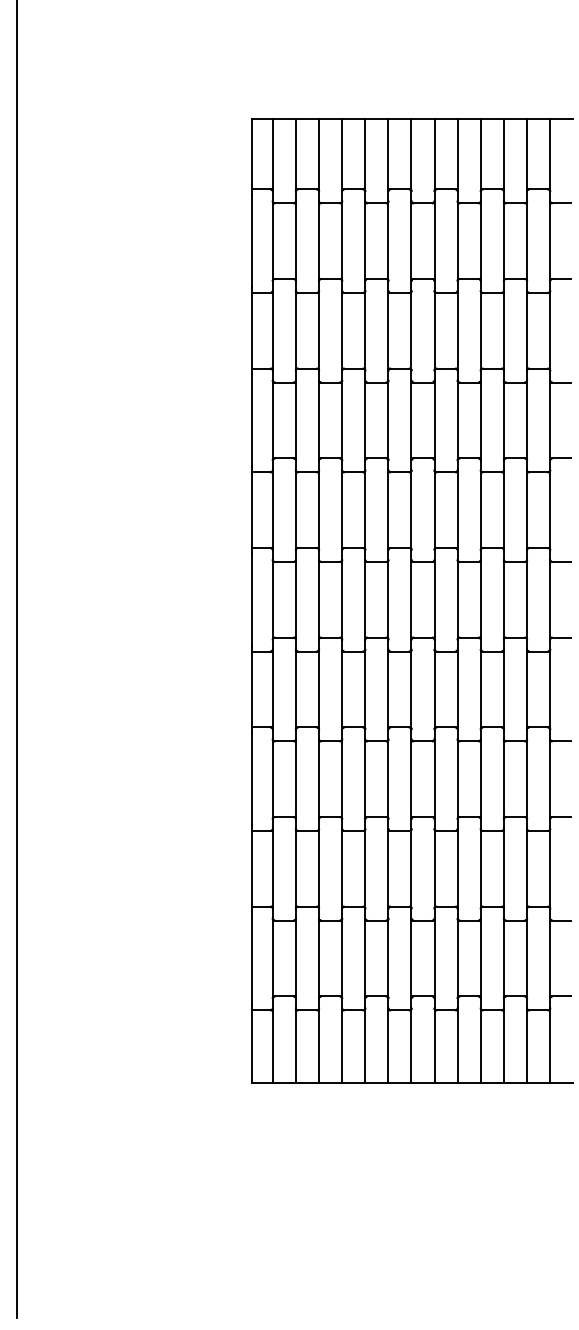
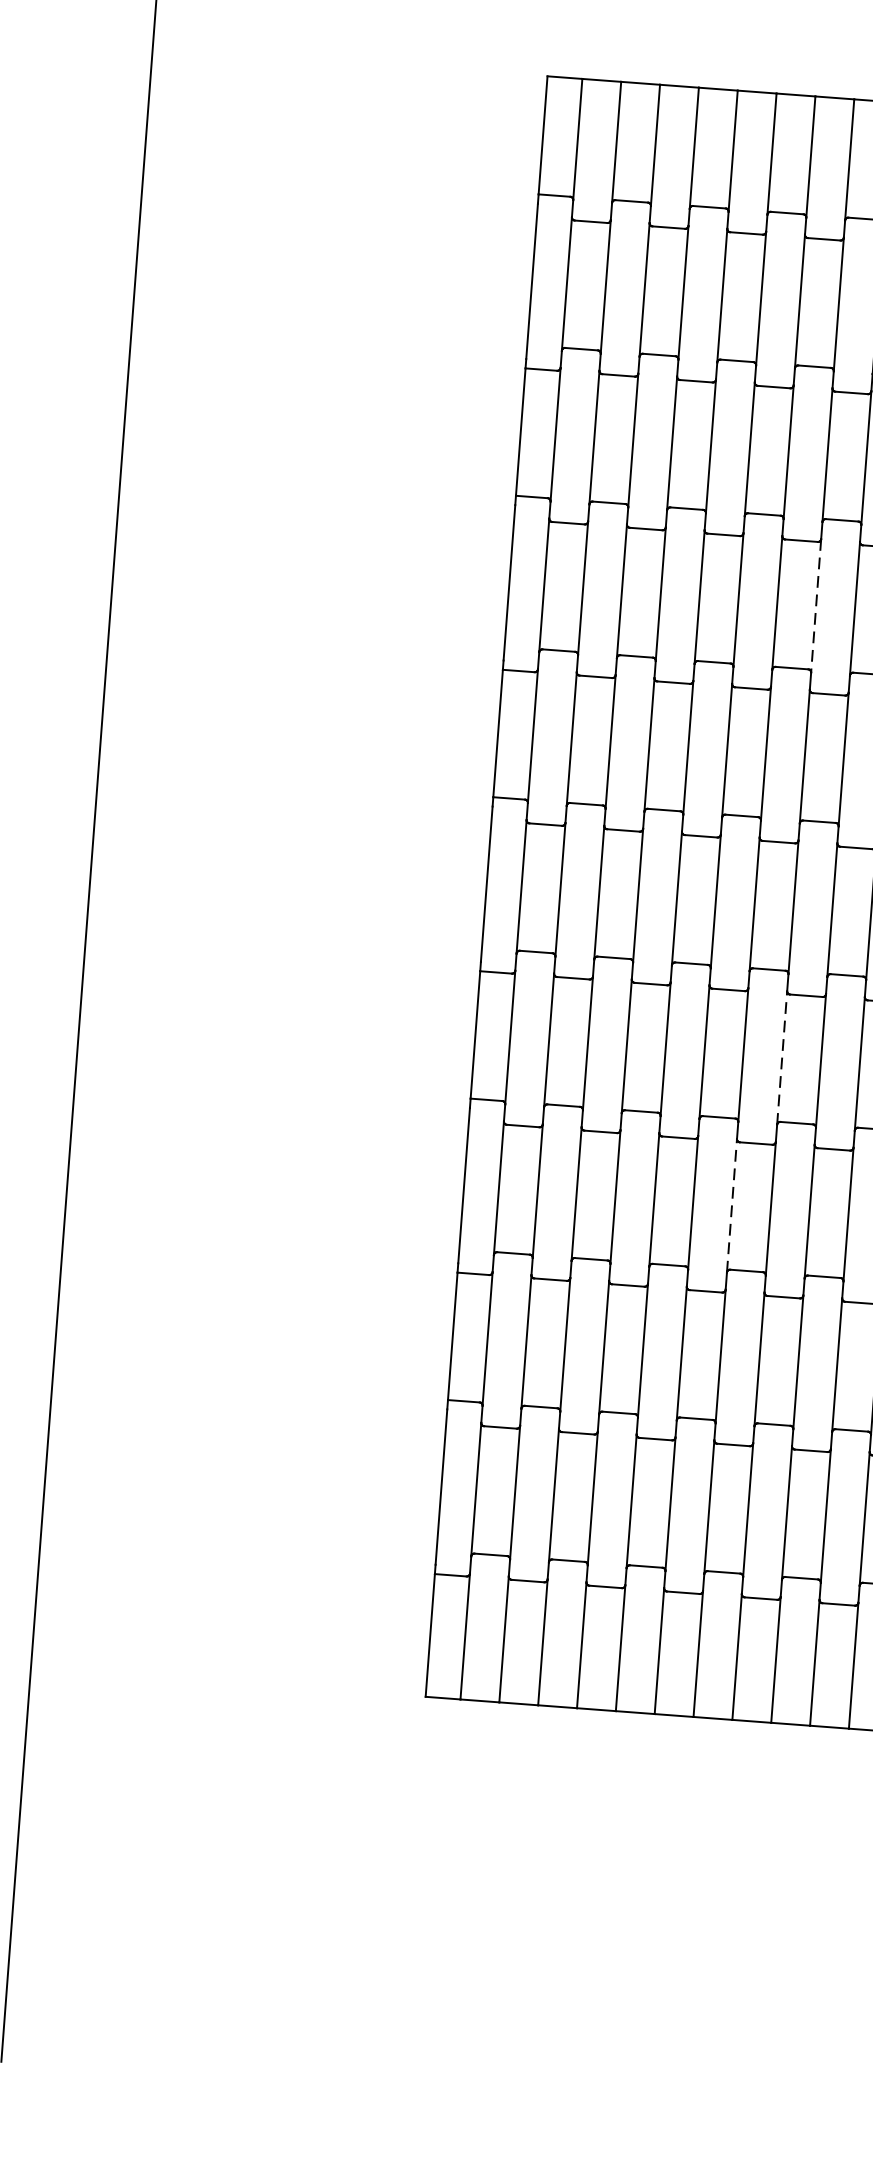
line: (434, 420) -> (815, 605), solid -> dashed
line: (434, 689) -> (782, 1057), solid -> dashed
line: (411, 779) -> (731, 1206), solid -> dashed

